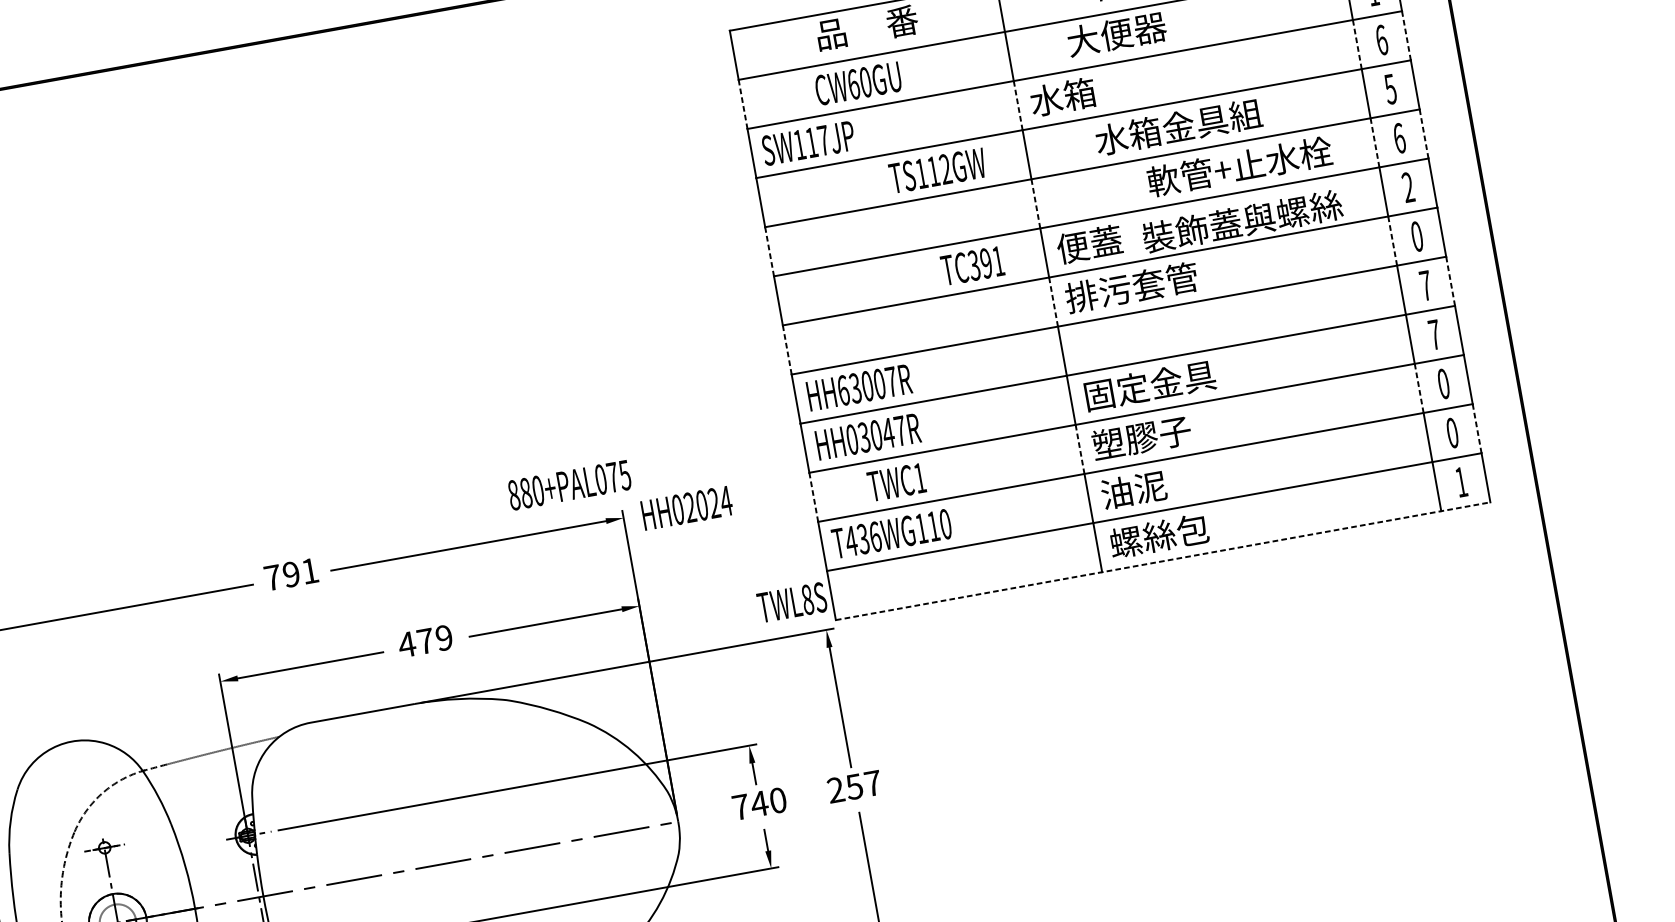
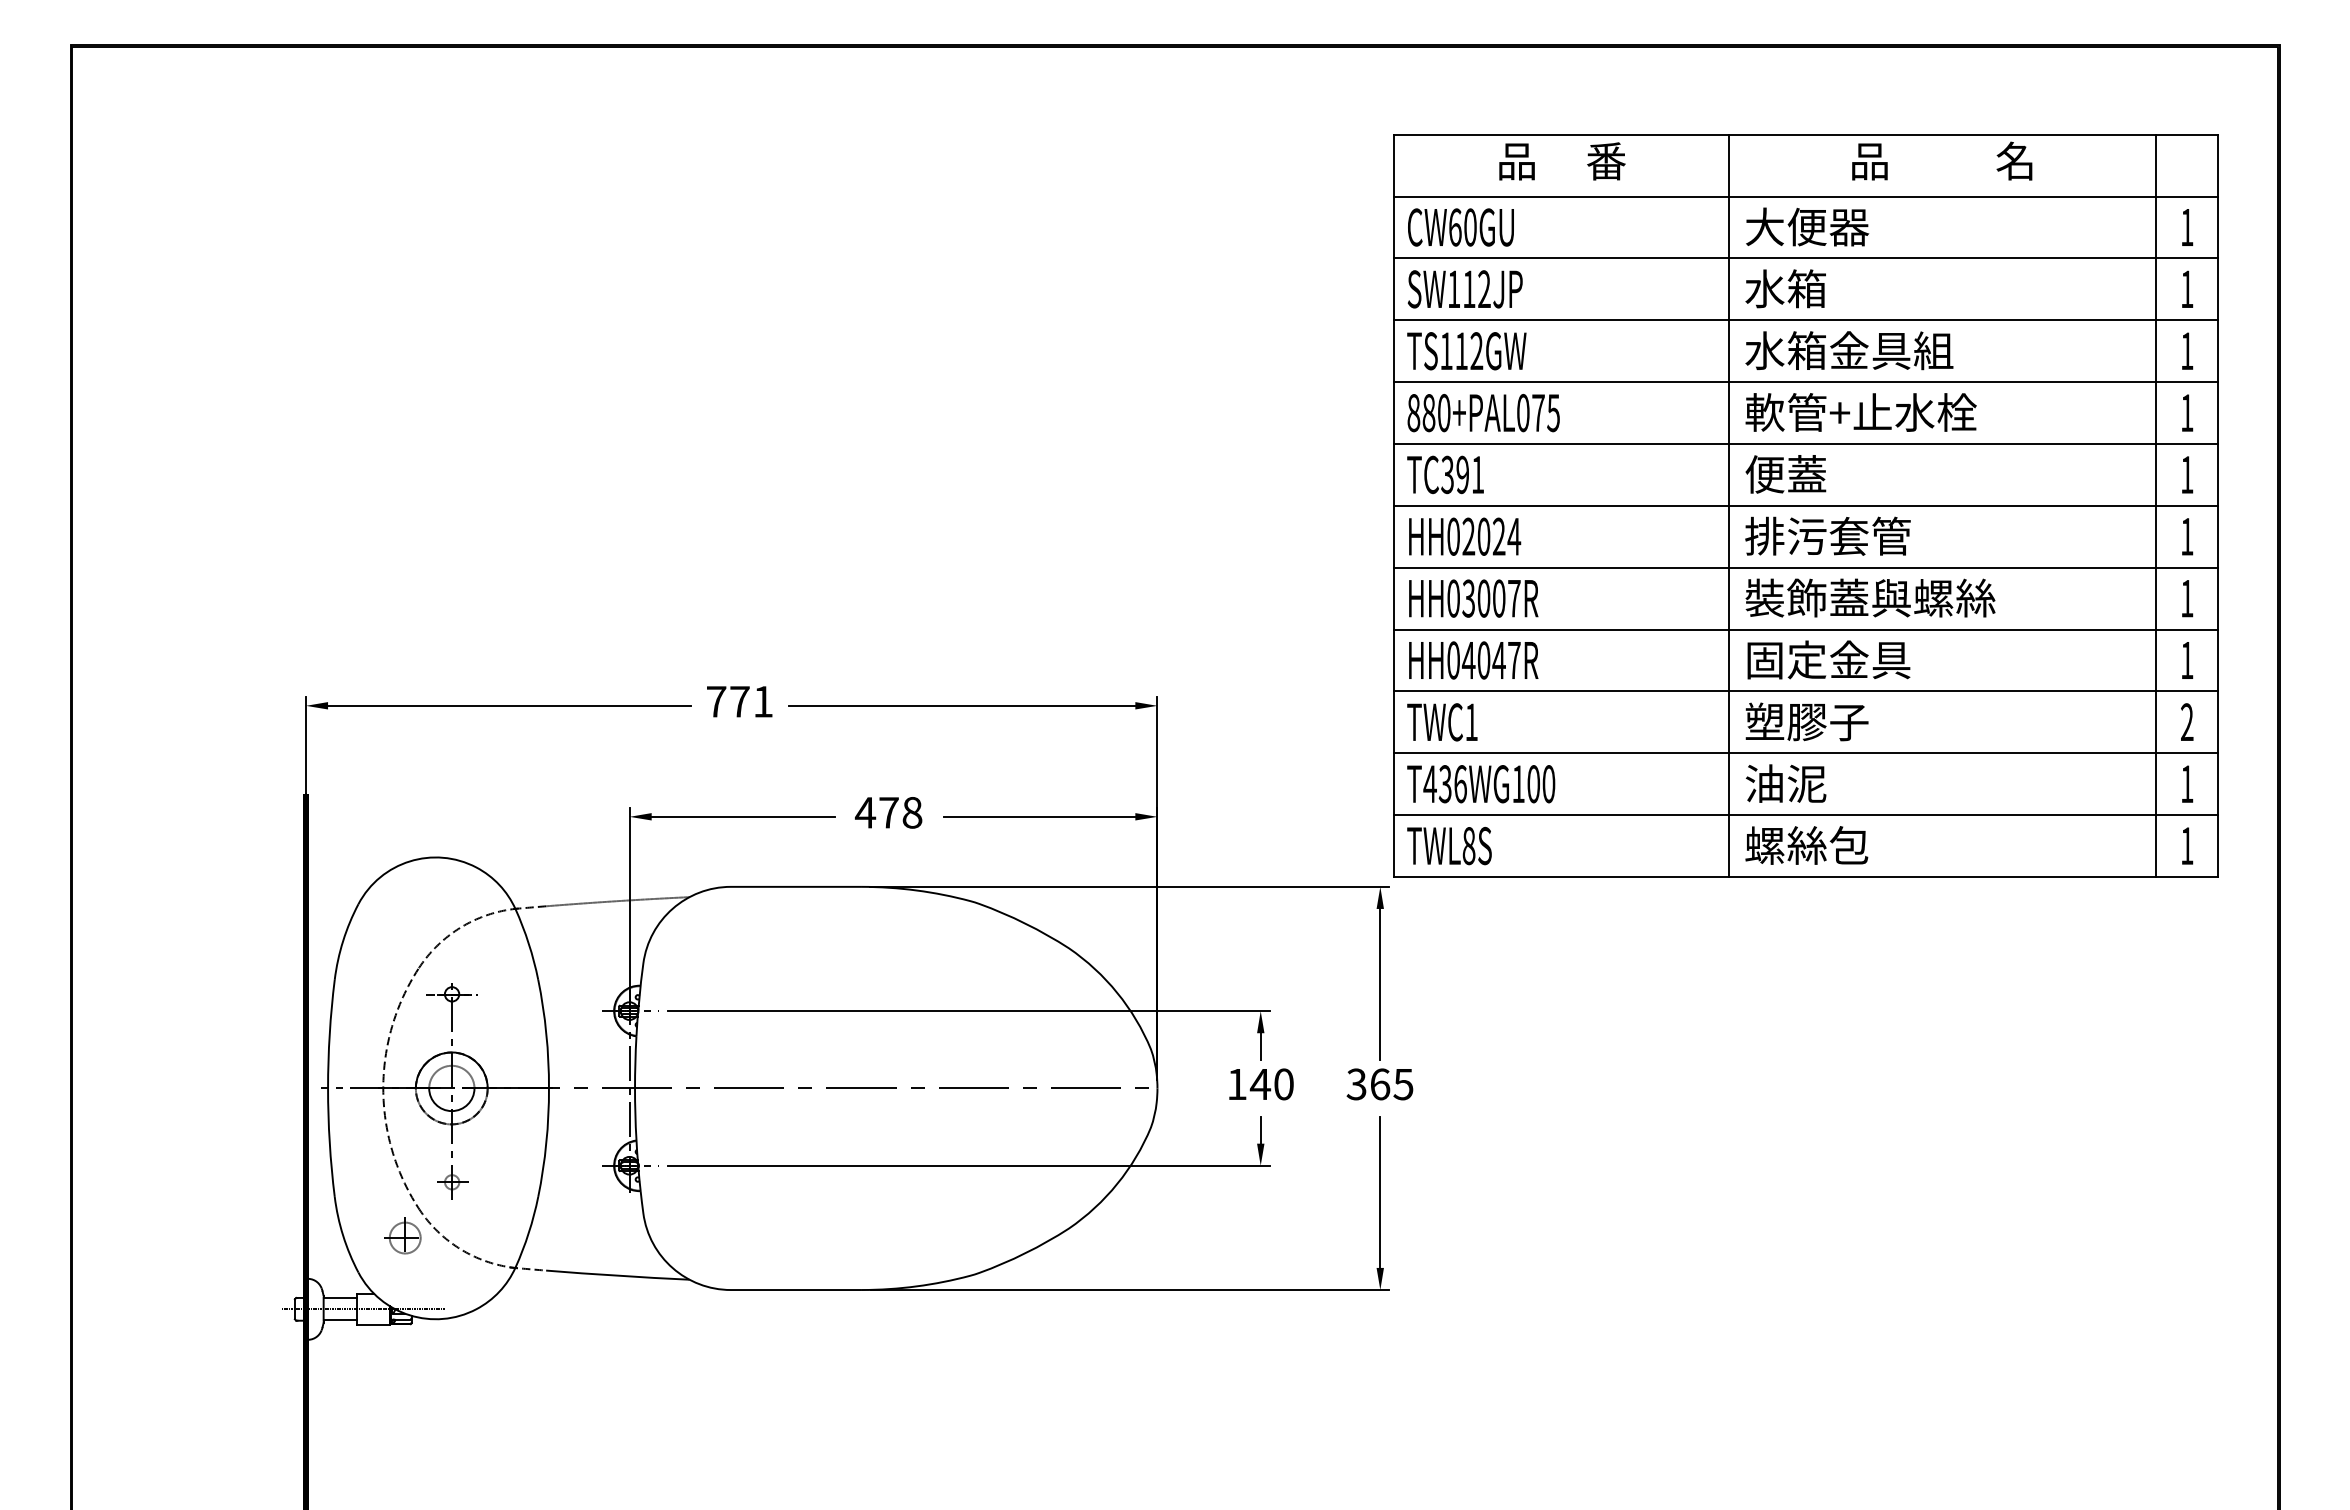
text: (1116, 33) -> (1807, 226), moved
line: (1406, 35) -> (2218, 289), dashed -> solid
text: (1382, 40) -> (2187, 289), 6 -> 1
line: (1357, 44) -> (2156, 289), dashed -> solid
text: (857, 83) -> (1460, 227), moved
text: (1390, 89) -> (2186, 351), 5 -> 1
line: (742, 104) -> (1393, 227), dashed -> solid
line: (1018, 105) -> (1729, 289), dashed -> solid
text: (1178, 126) -> (1849, 350), moved
line: (1424, 134) -> (2218, 413), dashed -> solid
text: (1399, 137) -> (2187, 412), 6 -> 1
text: (823, 139) -> (1484, 288), SW117JP -> SW112JP
line: (1375, 143) -> (2156, 413), dashed -> solid
text: (1239, 166) -> (1860, 412), moved
text: (937, 171) -> (1466, 351), moved
text: (1408, 187) -> (2187, 474), 2 -> 1
line: (1036, 204) -> (1729, 413), dashed -> solid
text: (1242, 221) -> (1870, 597), moved
text: (1417, 236) -> (2187, 536), 0 -> 1
line: (1392, 240) -> (2156, 536), dashed -> solid
line: (769, 252) -> (1393, 413), dashed -> solid
text: (972, 265) -> (1445, 474), moved
line: (1450, 281) -> (2218, 598), dashed -> solid
text: (1426, 285) -> (2187, 598), 7 -> 1
line: (1053, 301) -> (1729, 536), dashed -> solid
text: (1435, 334) -> (2187, 660), 7 -> 1
line: (786, 349) -> (1393, 536), dashed -> solid
text: (1443, 384) -> (2187, 722), 0 -> 2
line: (1419, 388) -> (2156, 722), dashed -> solid
text: (843, 390) -> (1453, 598), HH63007R -> HH03007R
line: (1477, 428) -> (2218, 784), dashed -> solid
text: (1452, 433) -> (2187, 784), 0 -> 1
text: (864, 437) -> (1468, 660), HH03047R -> HH04047R
line: (1080, 449) -> (1729, 722), dashed -> solid
text: (896, 482) -> (1442, 722), moved
text: (569, 485) -> (1483, 413), moved
line: (813, 497) -> (1393, 722), dashed -> solid
text: (687, 507) -> (1465, 536), moved
text: (933, 526) -> (1533, 784), T436WG110 -> T436WG100
line: (1163, 560) -> (1806, 876), dashed -> solid
text: (291, 574) -> (739, 701), 791 -> 771
text: (792, 602) -> (1449, 845), moved
text: (444, 637) -> (912, 812), 479 -> 478
text: (854, 786) -> (1379, 1084), 257 -> 365
text: (740, 807) -> (1236, 1084), 740 -> 140

